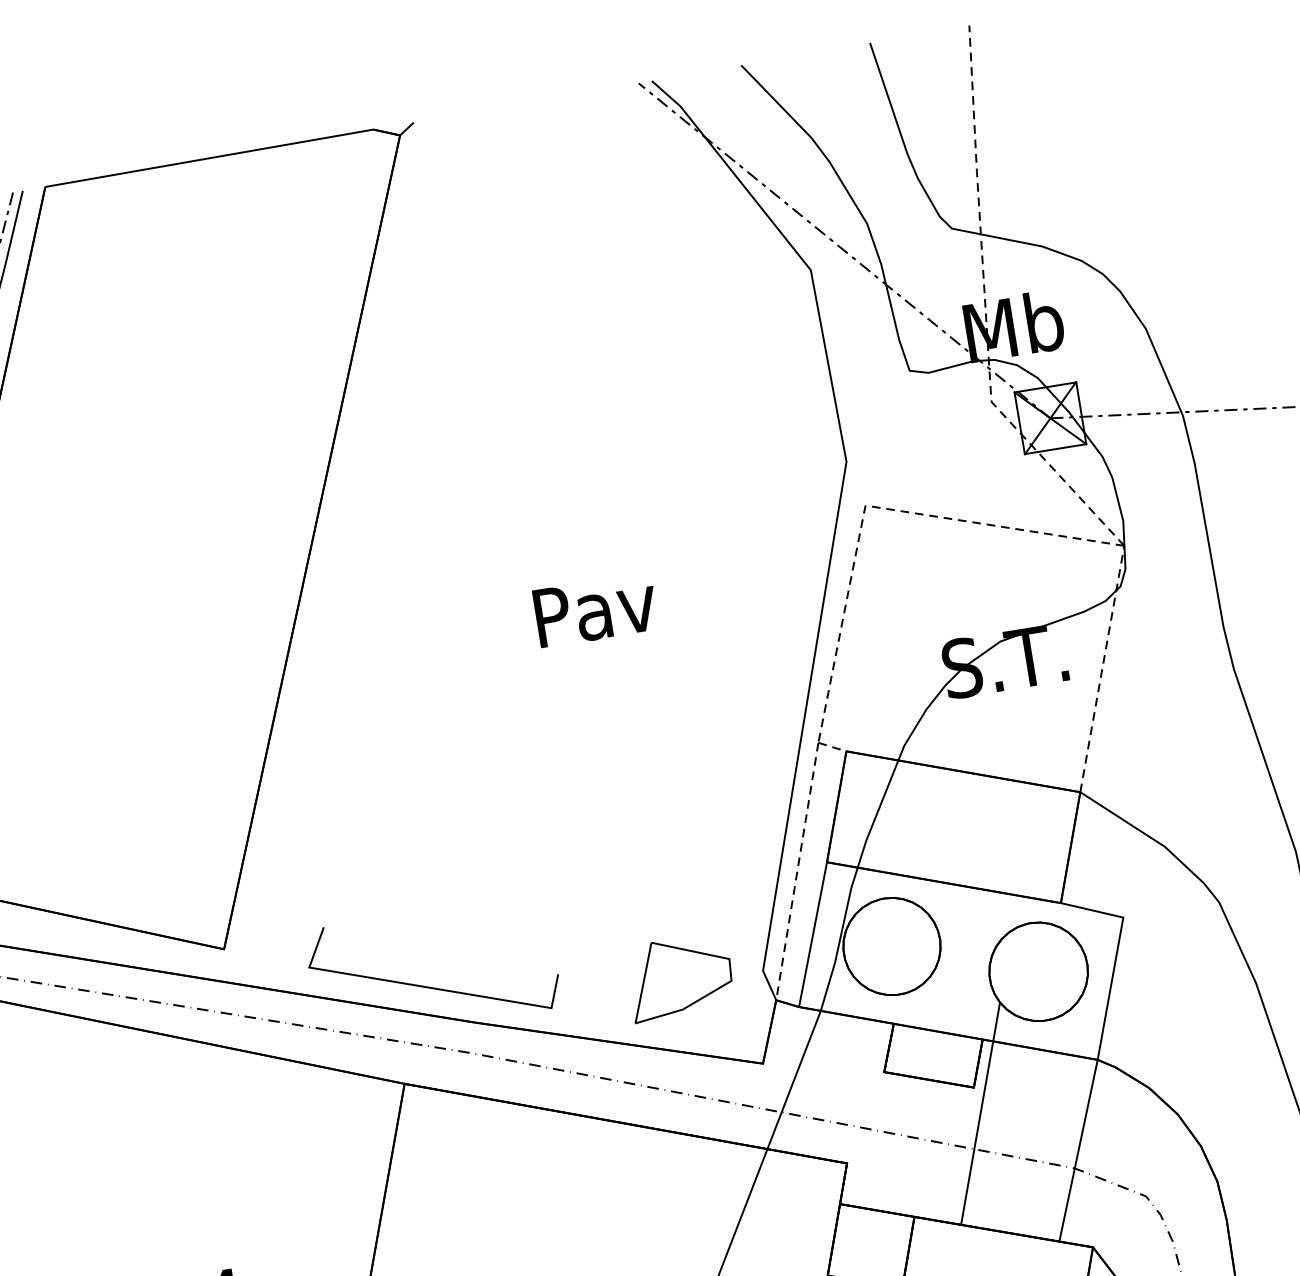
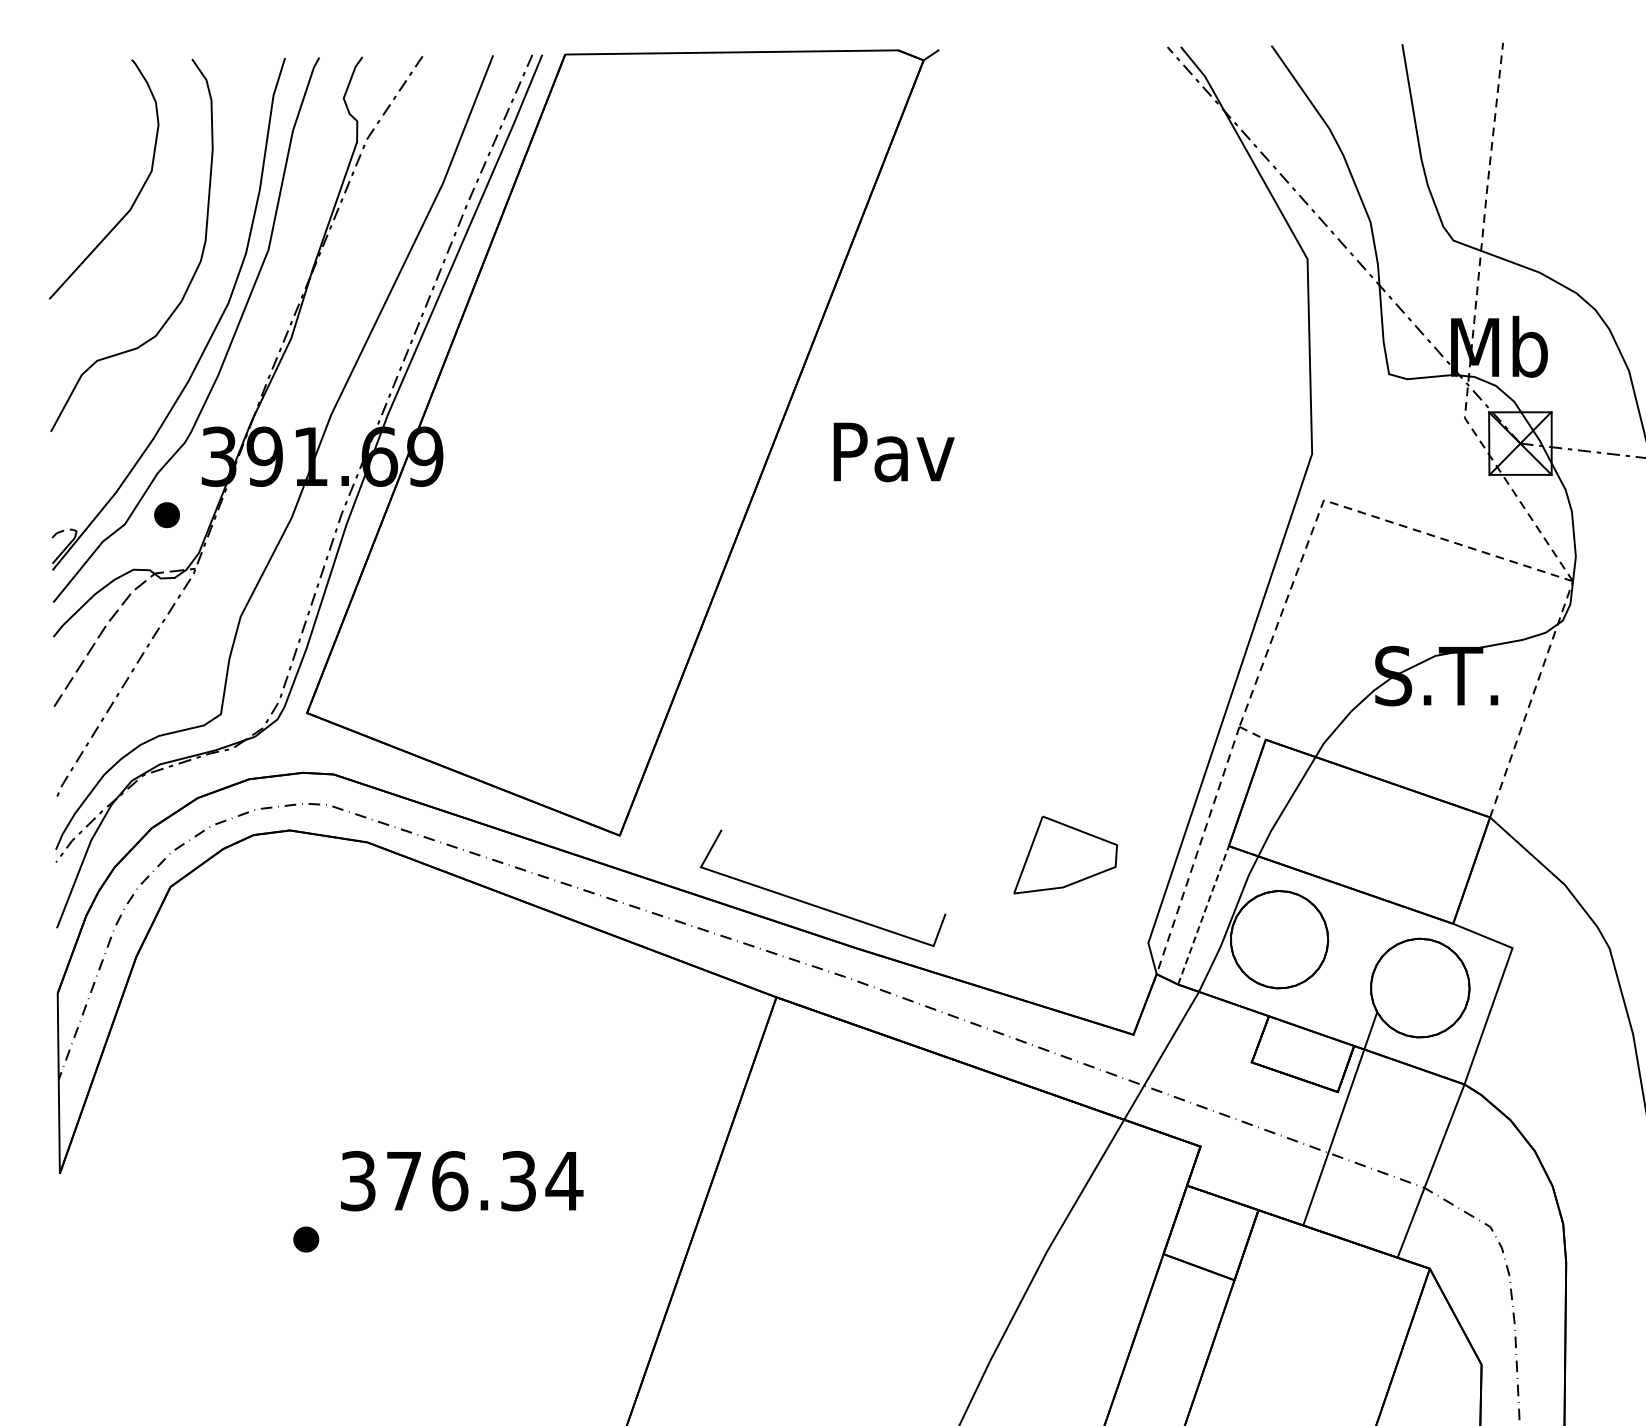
text: (595, 610) -> (893, 452), moved
line: (813, 934) -> (1203, 915), solid -> dashed
part: (680, 976) -> (1065, 854), moved

